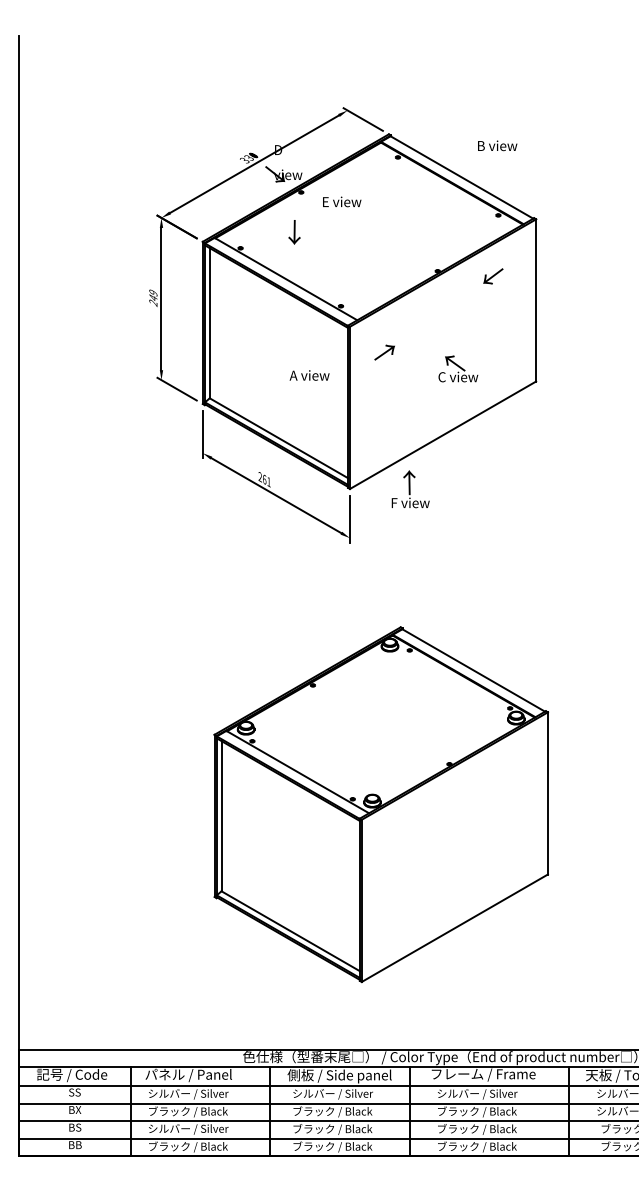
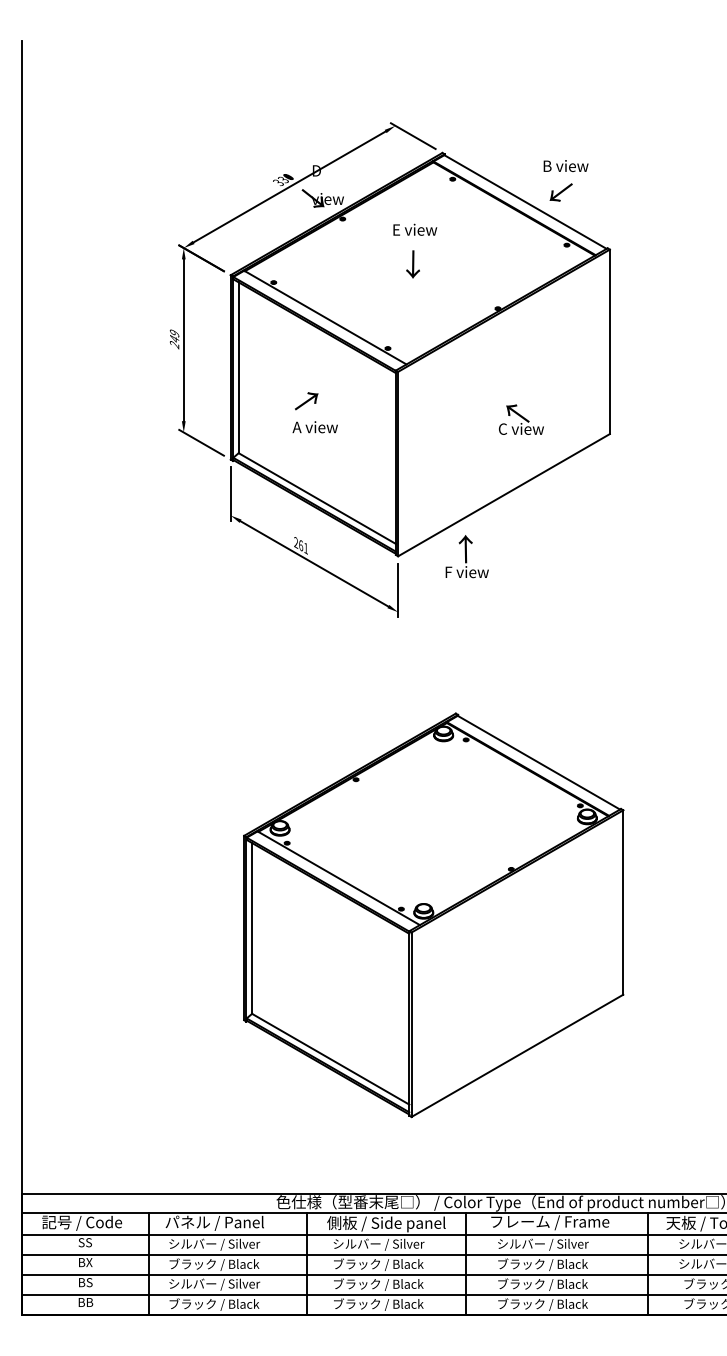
text: (342, 201) -> (415, 229), moved
text: (294, 232) -> (412, 264), moved
text: (492, 276) -> (560, 192), moved
text: (384, 352) -> (306, 401), moved
text: (308, 375) -> (314, 427), moved

